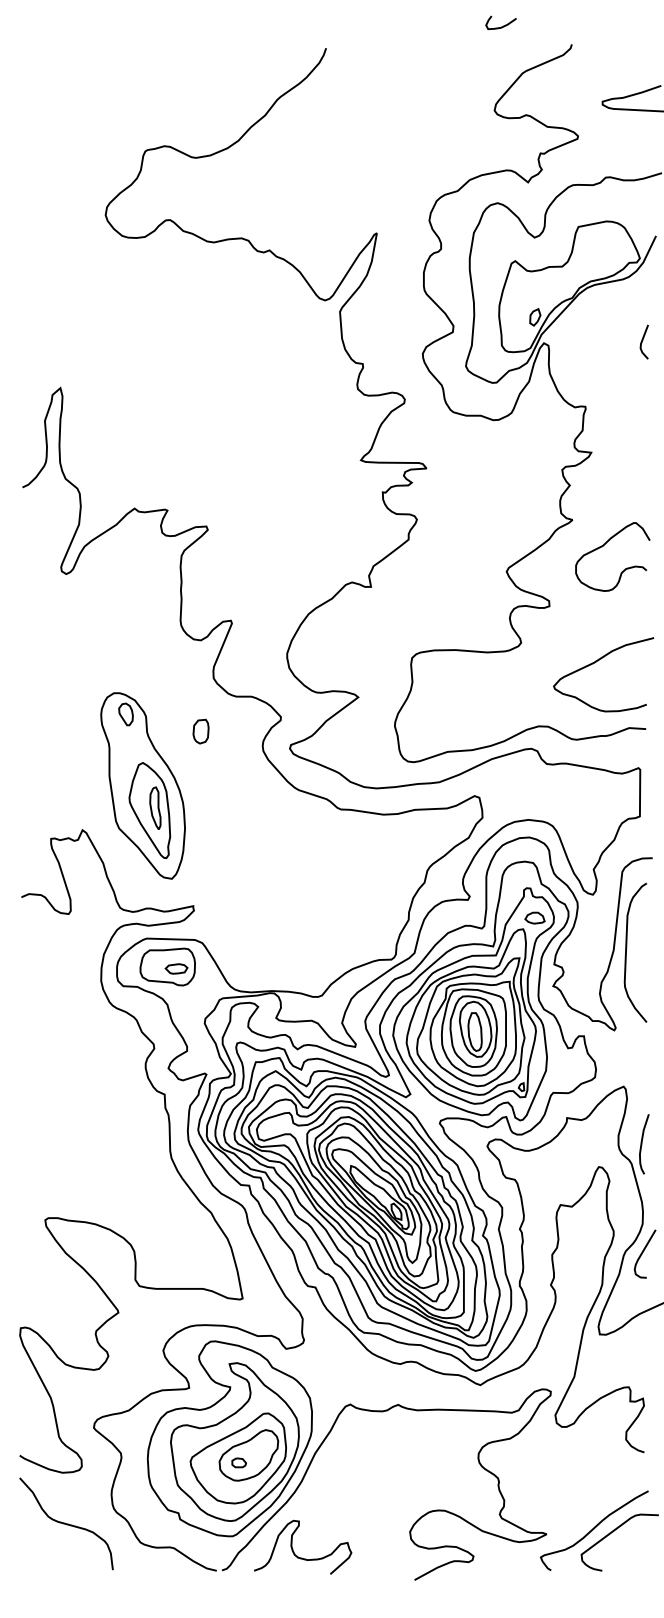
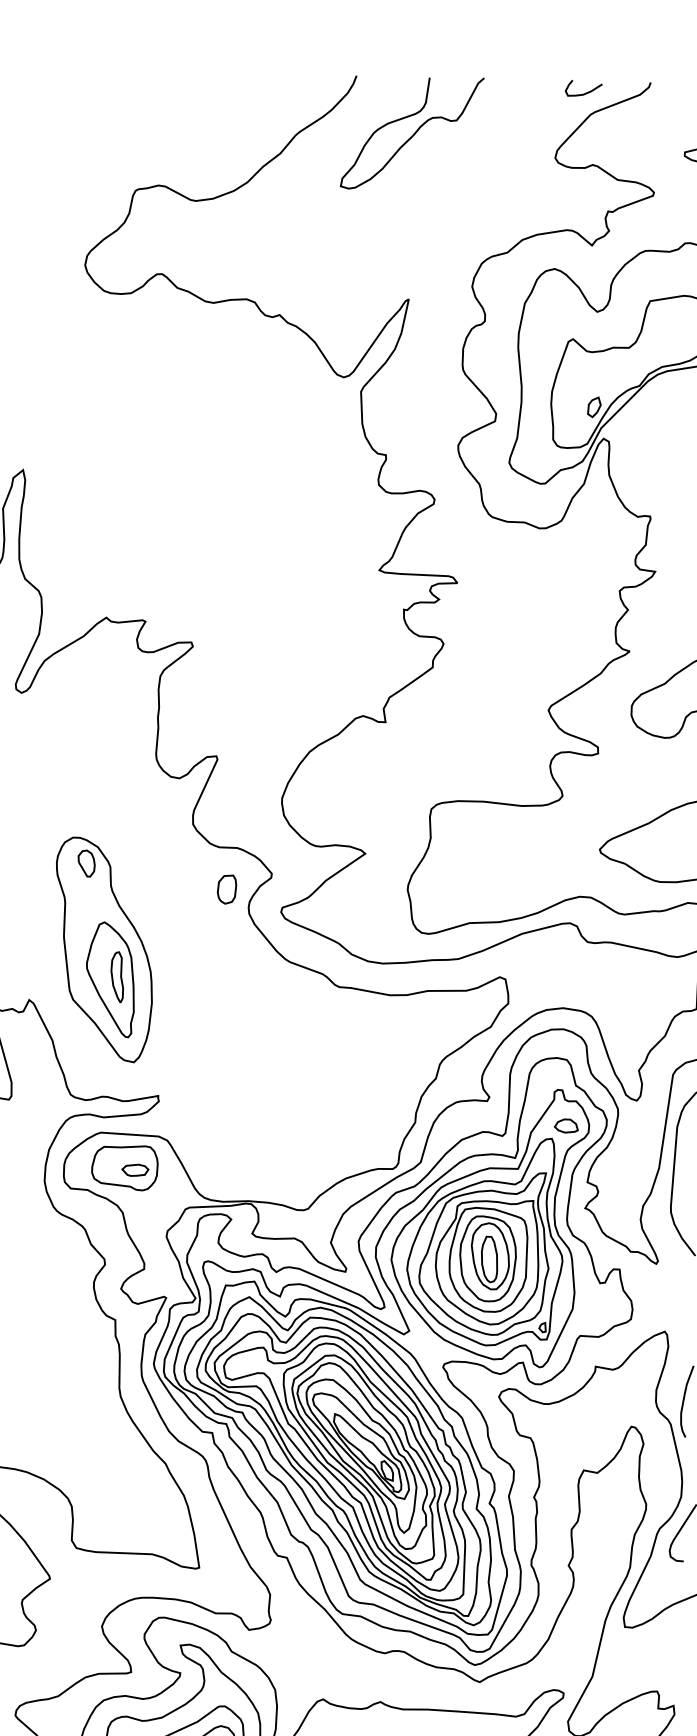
curve: (501, 26) -> (583, 93), moved
curve: (375, 94) -> (413, 133), added
part: (200, 731) -> (226, 889), moved

